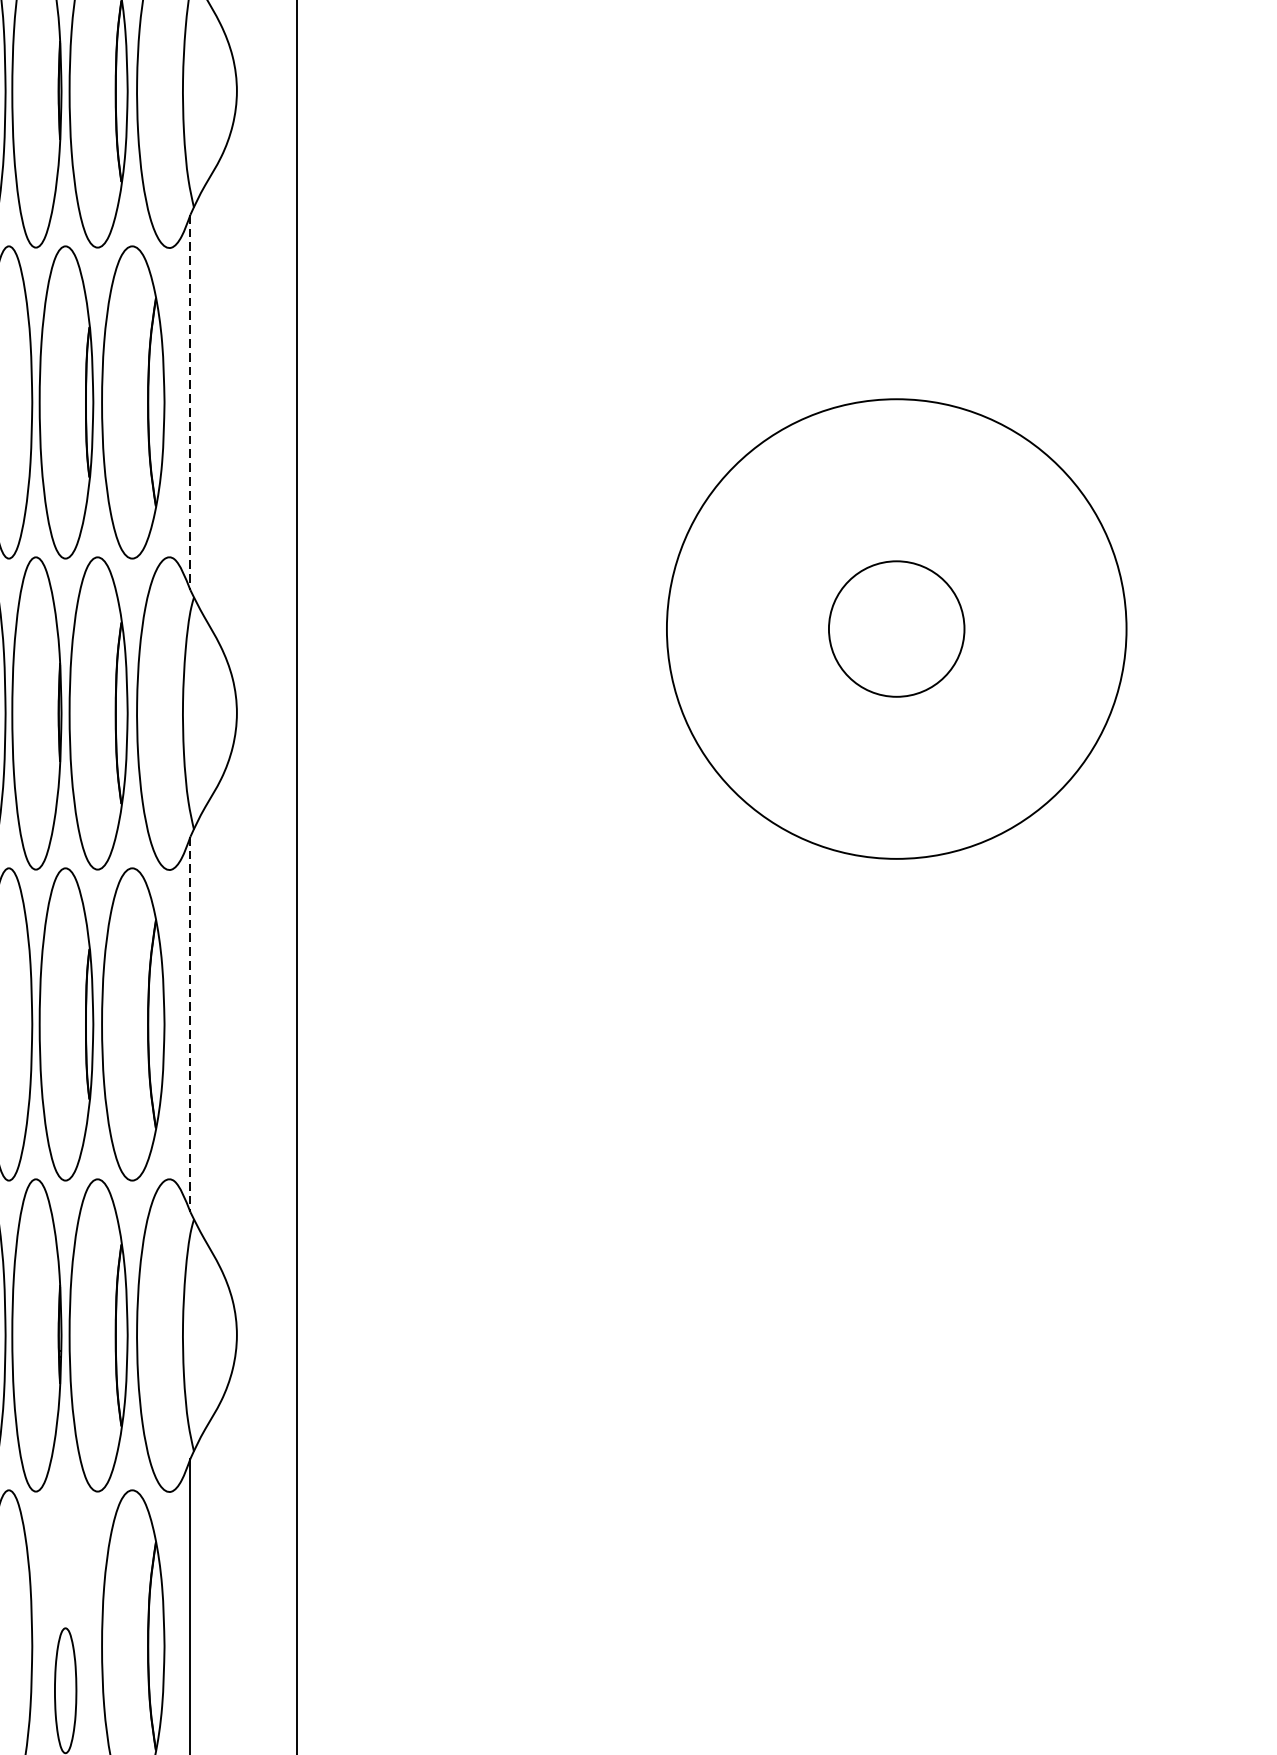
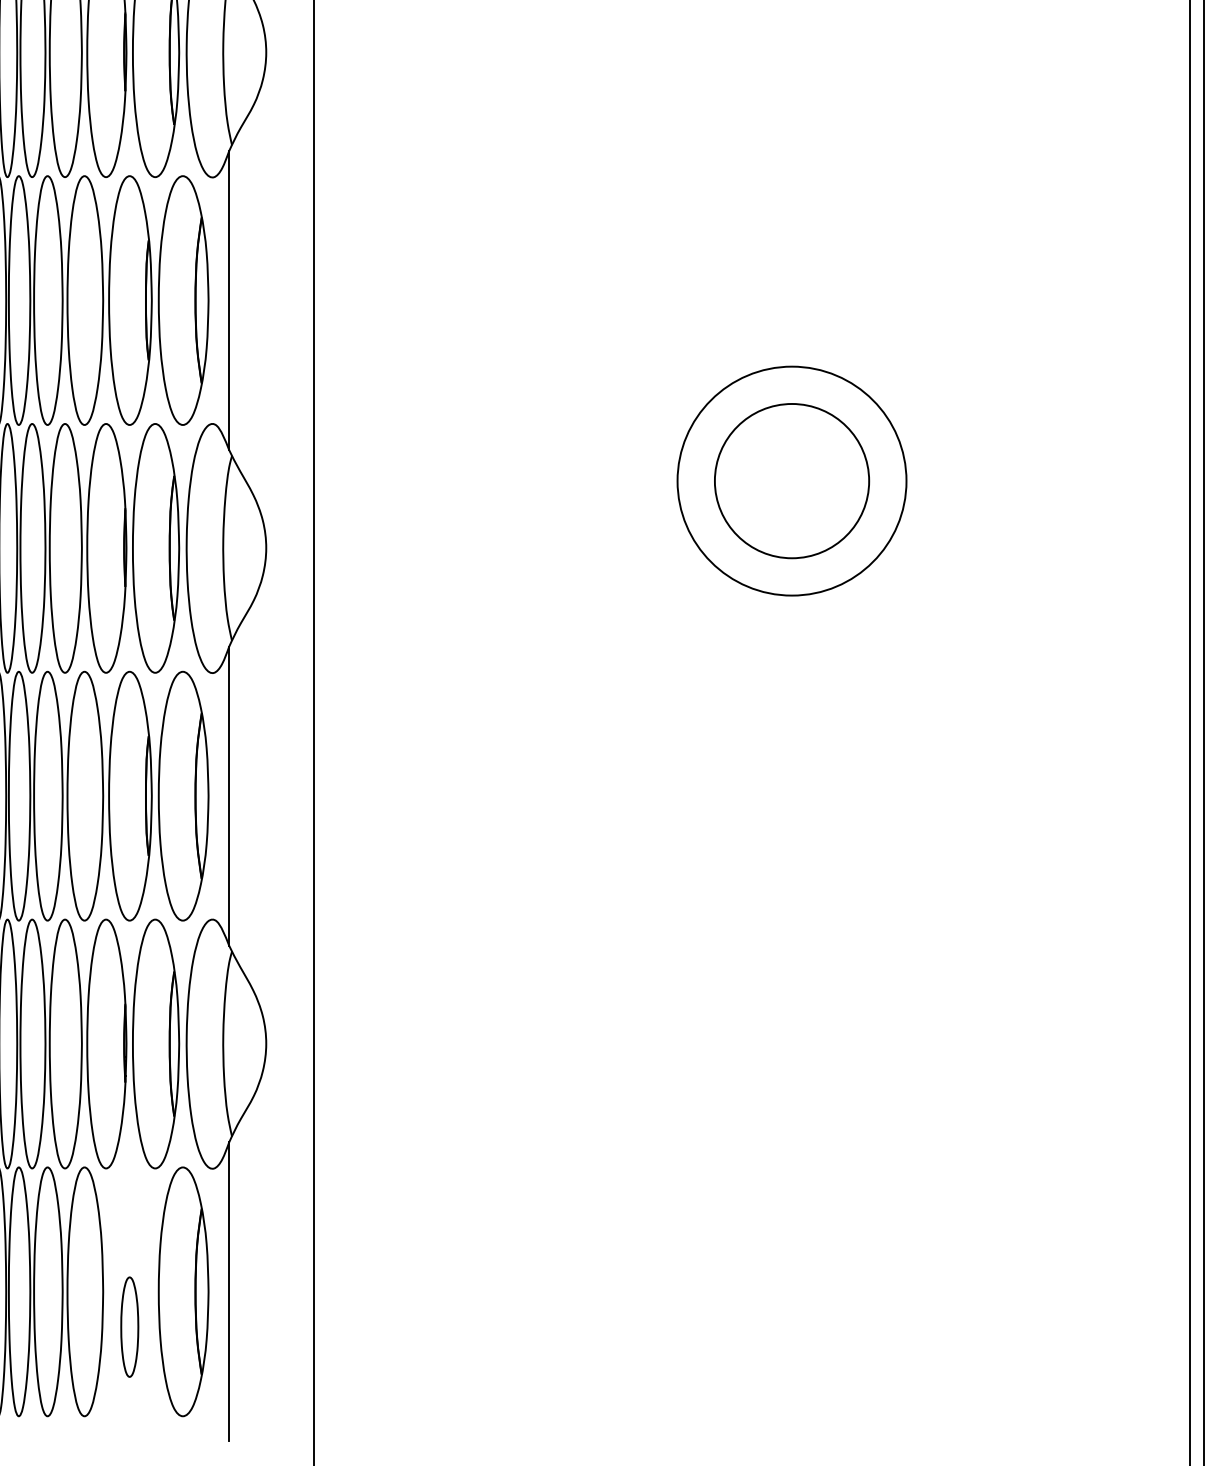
line: (190, 402) -> (229, 300), dashed -> solid
circle: (896, 628) -> (791, 480), size x0.62
circle: (896, 628) -> (791, 480), size x1.43
line: (190, 1024) -> (229, 796), dashed -> solid

